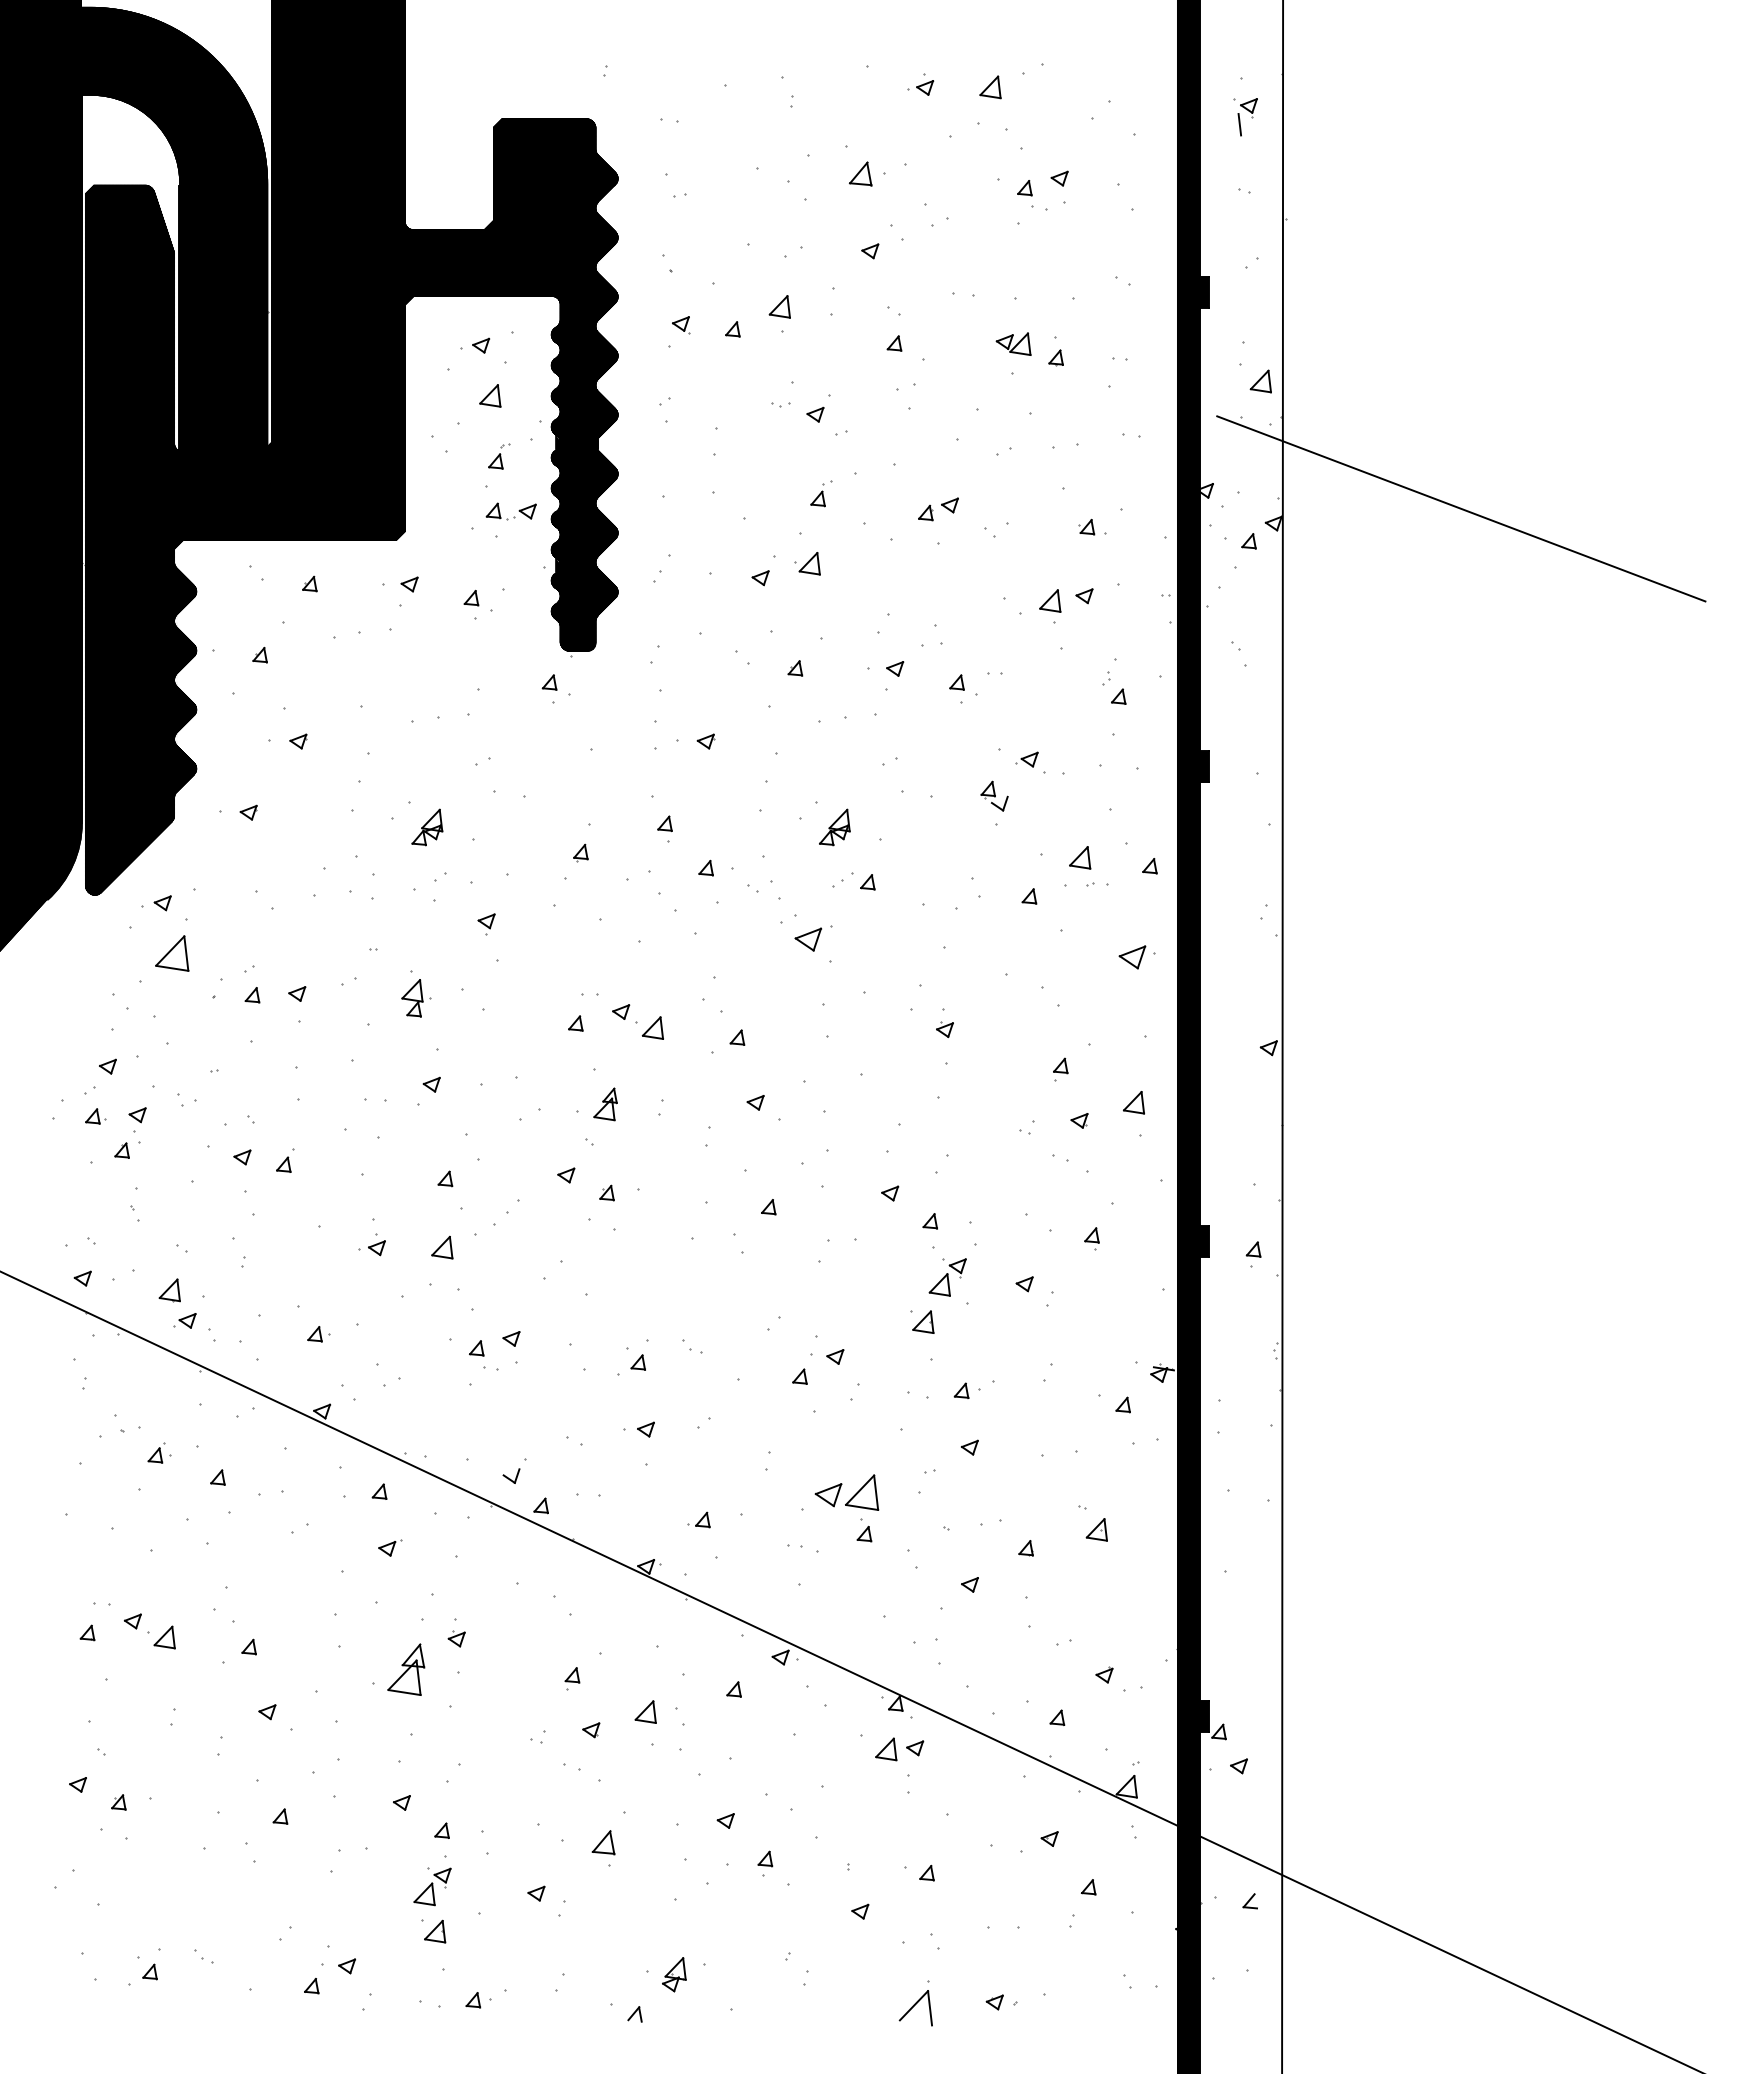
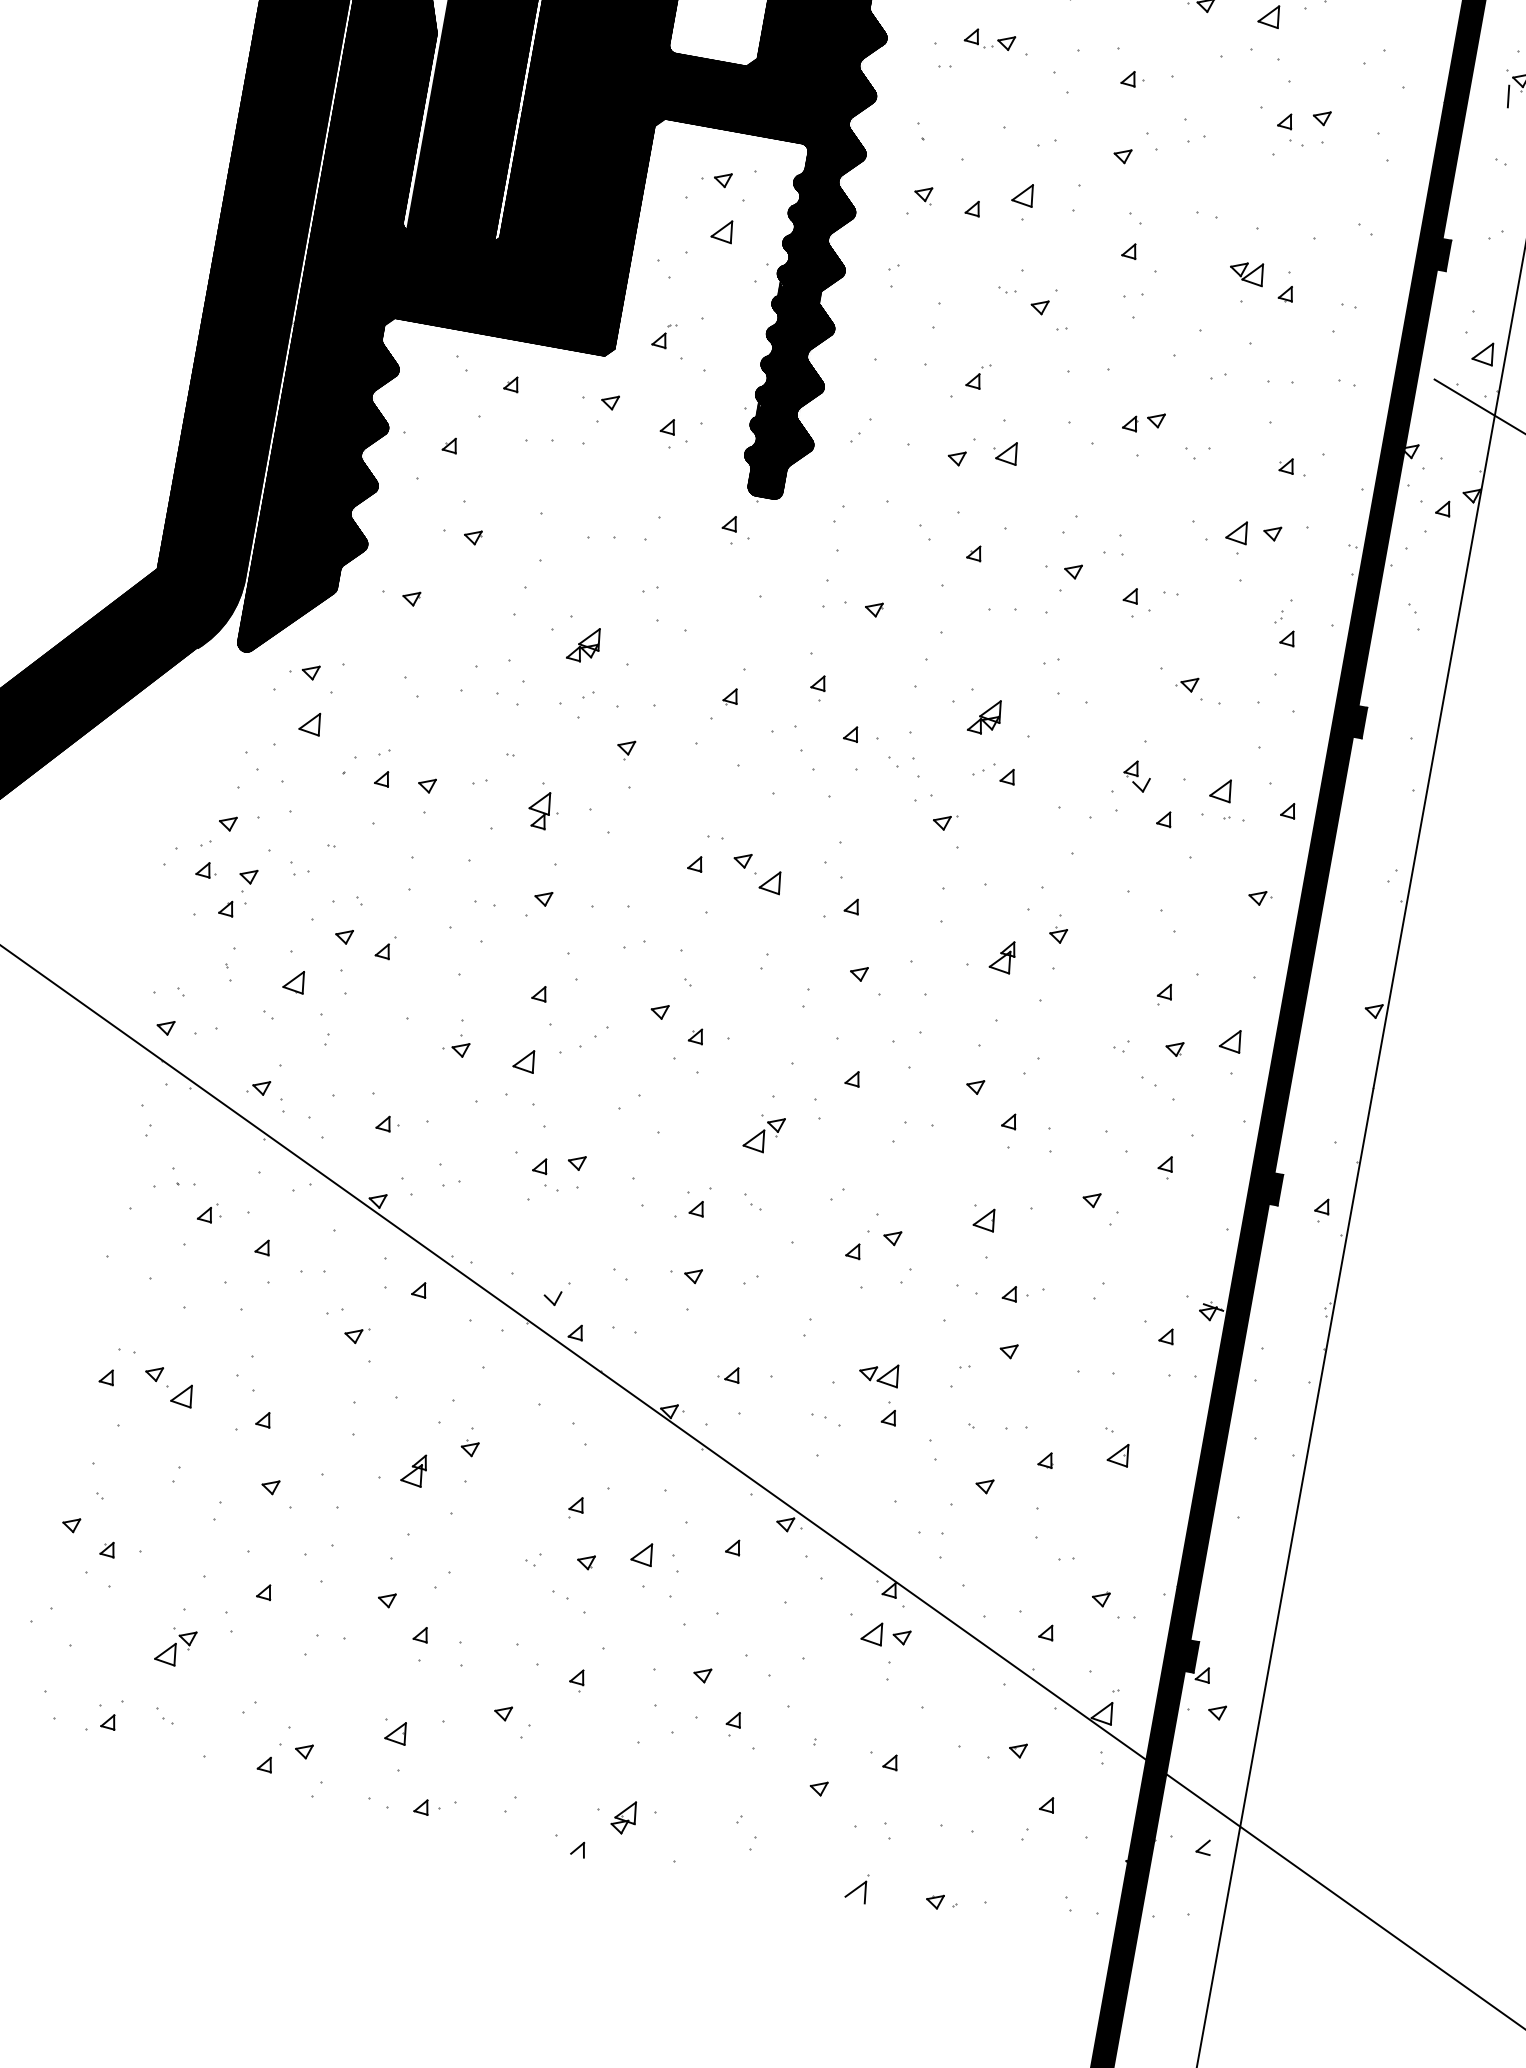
part: (867, 173) -> (1133, 78), size x0.62
part: (499, 456) -> (664, 335), moved
part: (821, 493) -> (978, 375), moved
part: (514, 516) -> (992, 45), moved
part: (994, 795) -> (1137, 775), moved
part: (813, 938) -> (944, 821), size x0.62
part: (171, 953) -> (310, 723), size x0.62
part: (1137, 957) -> (1260, 898), size x0.62
part: (605, 1104) -> (1002, 956), moved
part: (947, 1277) -> (763, 1133), moved
part: (169, 1290) -> (294, 981), moved
part: (846, 1492) -> (879, 1373), size x0.62
part: (390, 1547) -> (356, 1334), moved
part: (406, 1669) -> (414, 1469), size x0.62
part: (603, 1848) -> (576, 1680), size x0.62
part: (432, 1886) -> (175, 1646), moved
part: (916, 2002) -> (857, 1887), size x0.62

